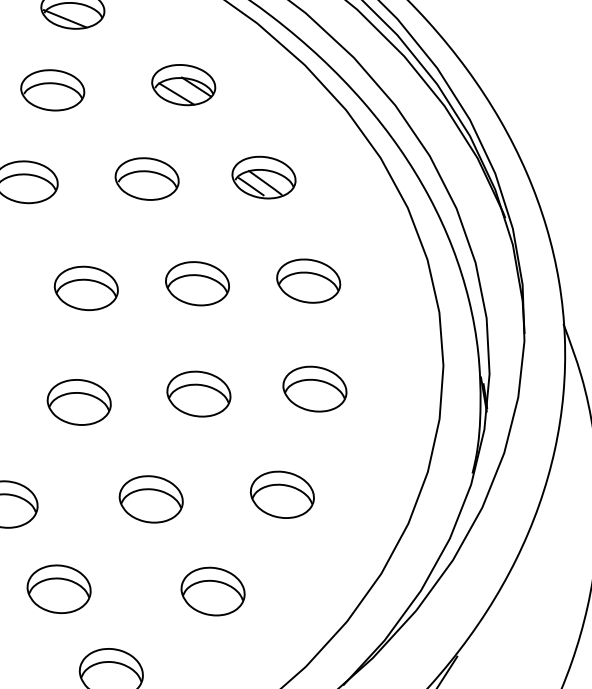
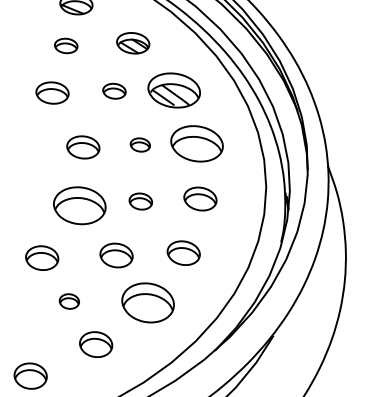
part: (53, 89) -> (66, 45), size x0.7
part: (147, 177) -> (114, 90), size x0.7
part: (264, 177) -> (174, 90), size x1.6
part: (309, 280) -> (197, 143), size x1.6
part: (197, 282) -> (140, 144), size x0.6
part: (197, 393) -> (140, 201), size x0.7
part: (78, 401) -> (79, 205), size x1.6
part: (59, 589) -> (69, 301), size x0.6
part: (213, 591) -> (148, 302), size x1.6

